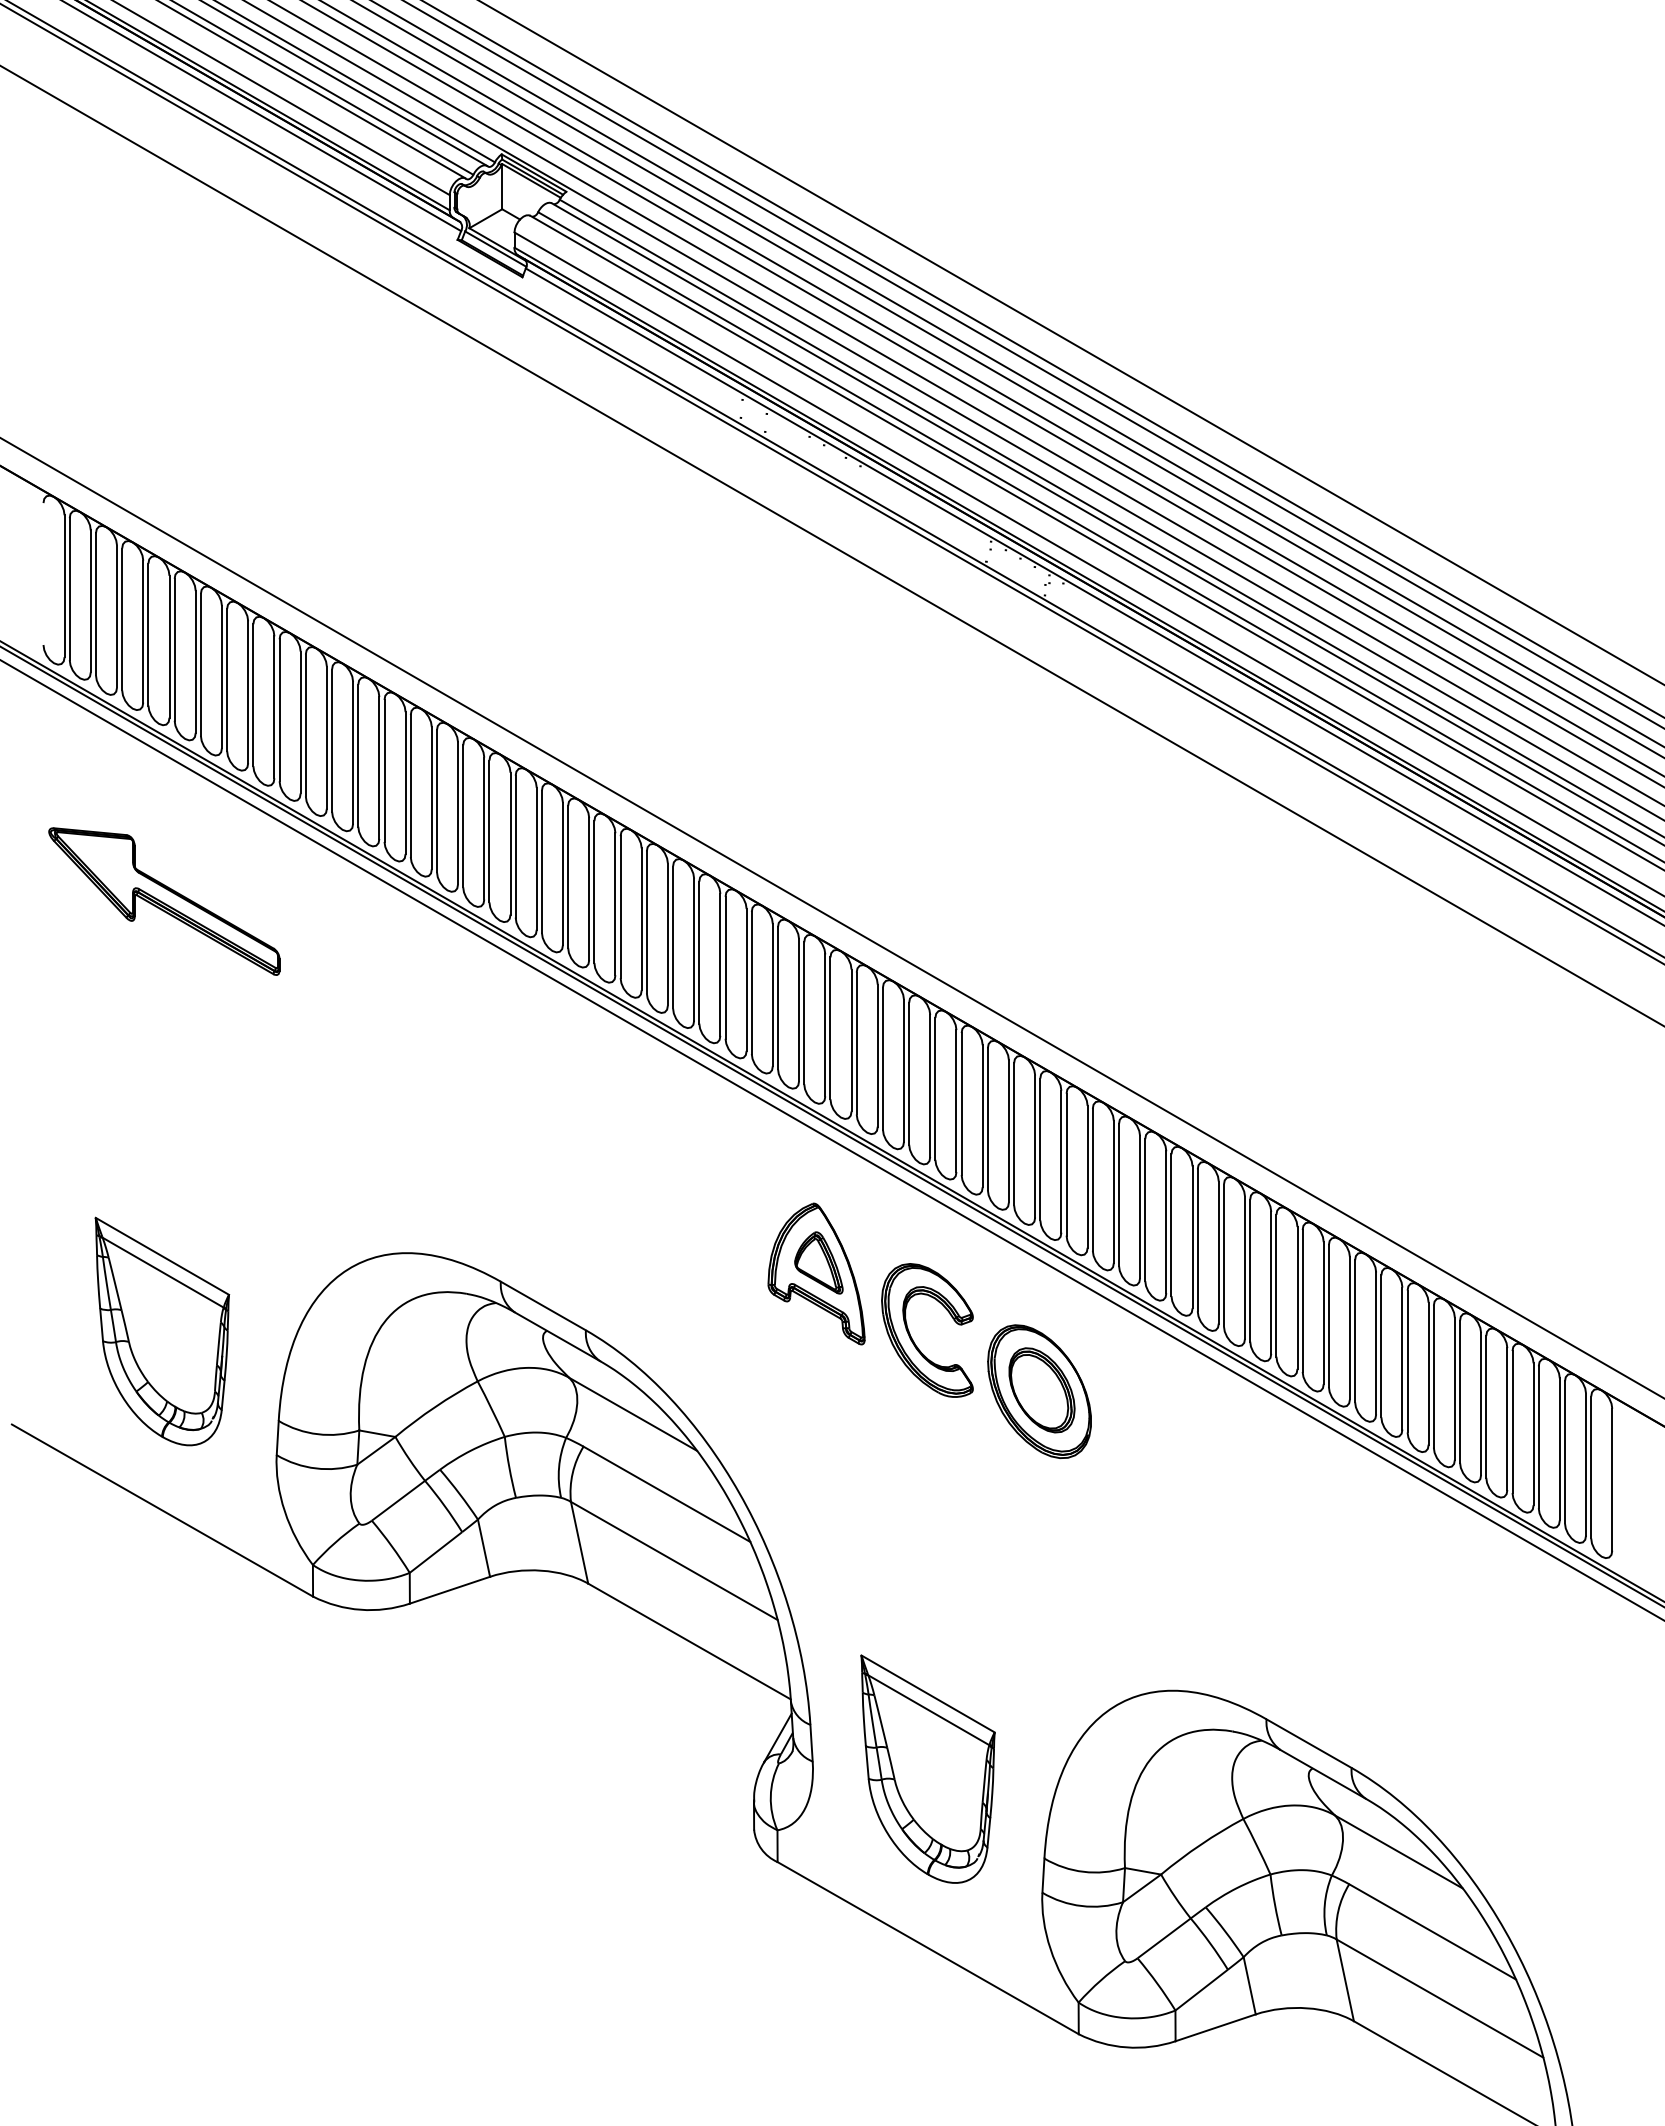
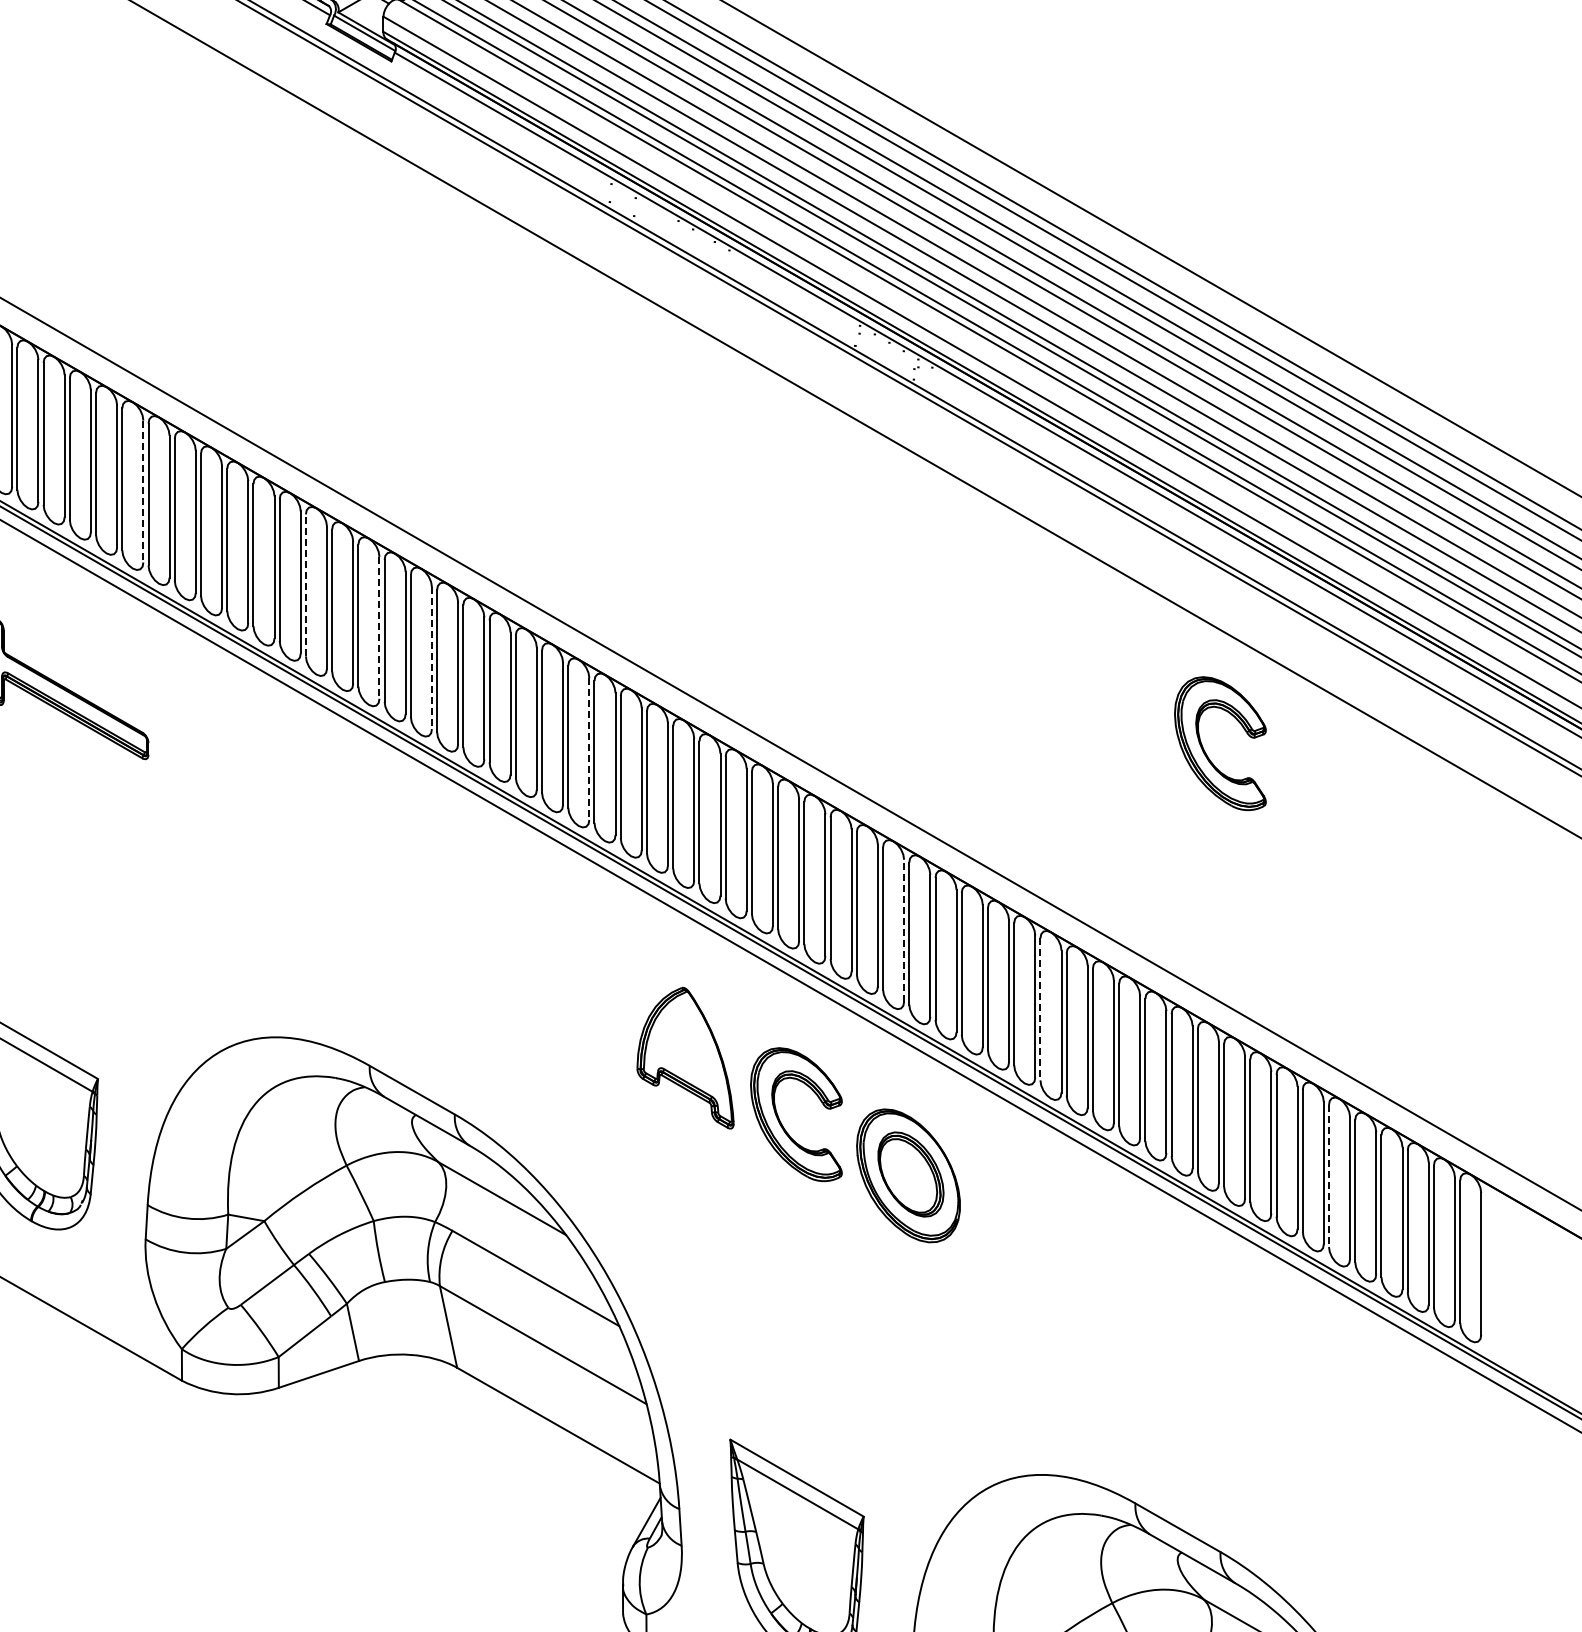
line: (274, 707) -> (143, 491), solid -> dashed
line: (436, 801) -> (305, 585), solid -> dashed
line: (510, 843) -> (379, 627), solid -> dashed
line: (563, 873) -> (432, 657), solid -> dashed
line: (720, 964) -> (589, 748), solid -> dashed
part: (1337, 968) -> (1206, 752), added
line: (1035, 1146) -> (904, 930), solid -> dashed
line: (1171, 1225) -> (1040, 1009), solid -> dashed
part: (818, 1262) -> (687, 1046), removed
line: (1460, 1391) -> (1329, 1175), solid -> dashed

